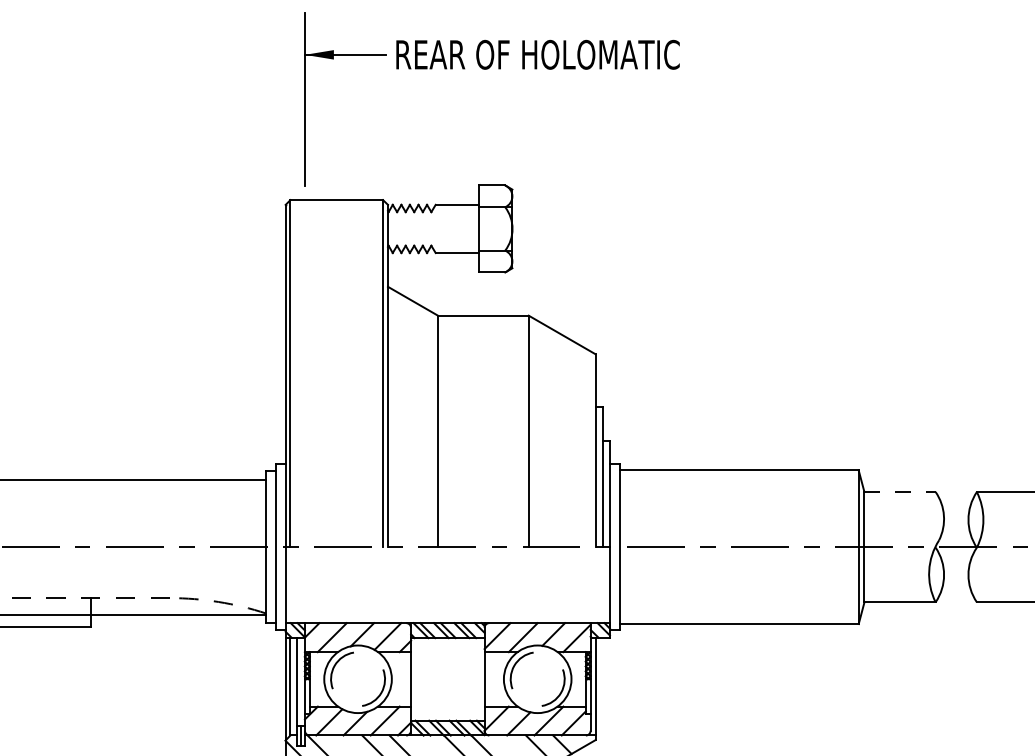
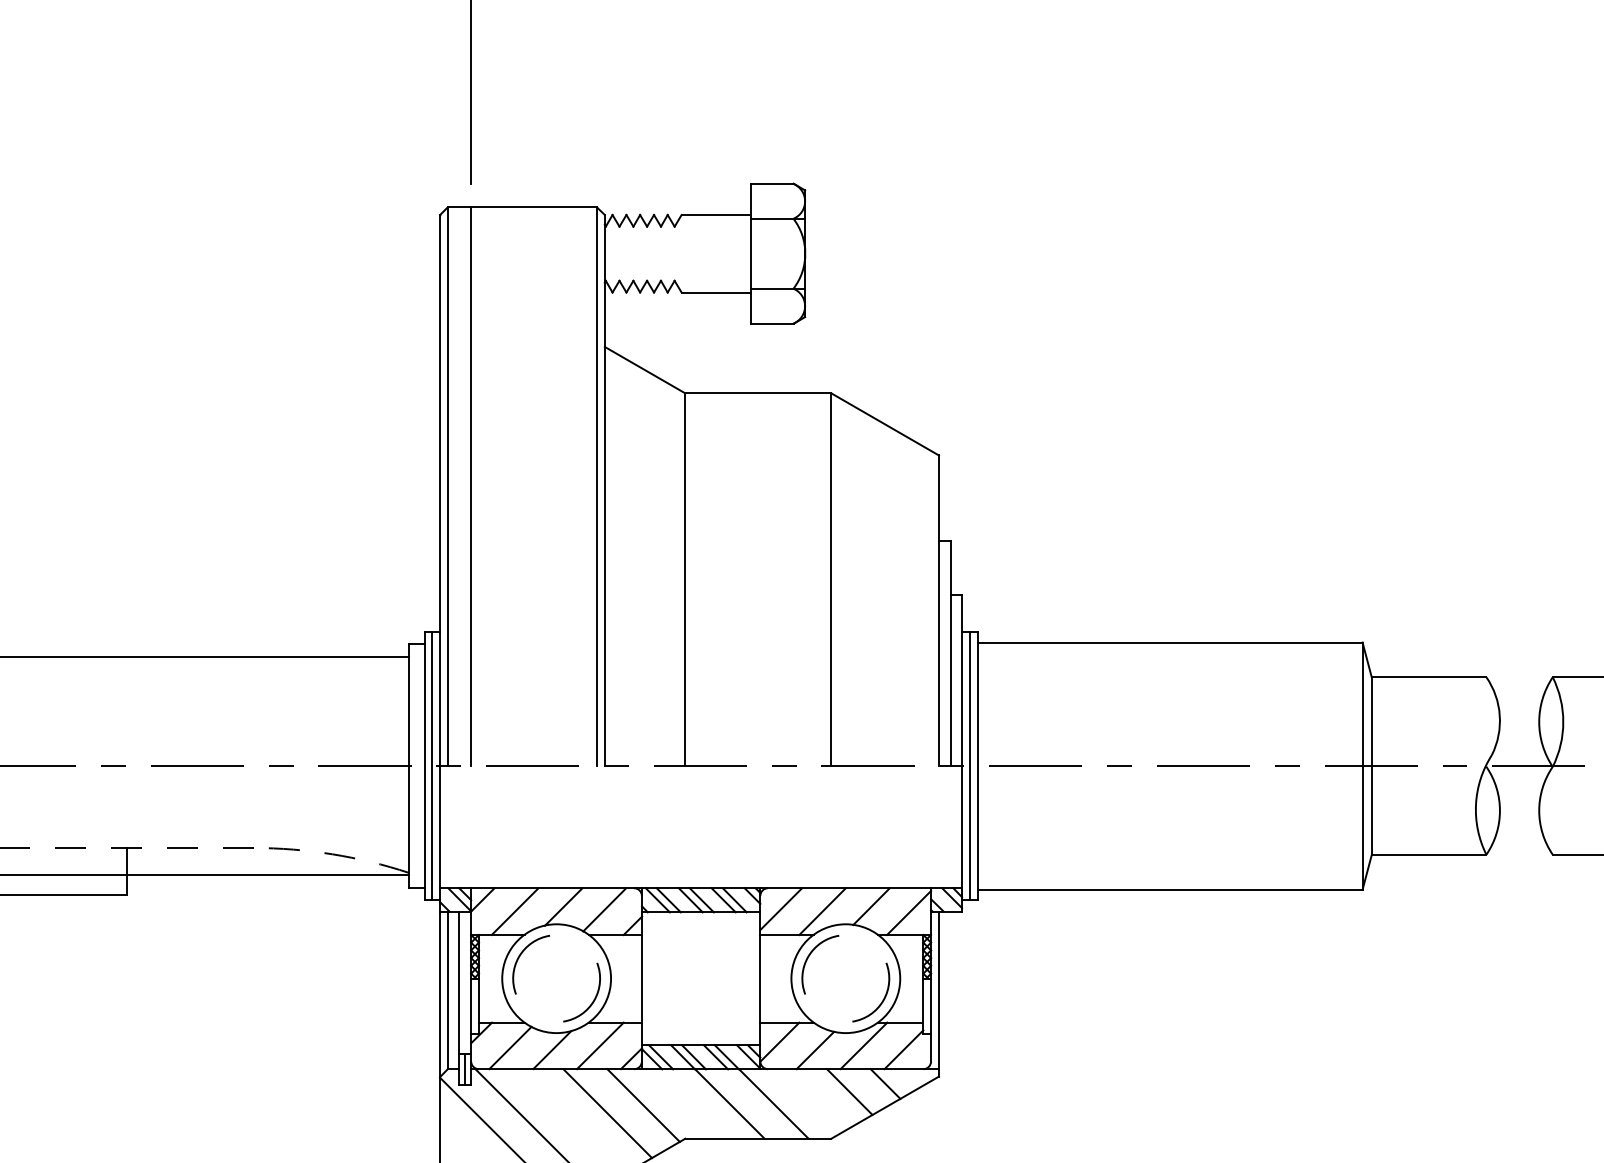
line: (304, 373) -> (470, 486), added
line: (900, 492) -> (1429, 678), dashed -> solid
line: (280, 547) -> (431, 766), added
line: (614, 547) -> (969, 766), added

